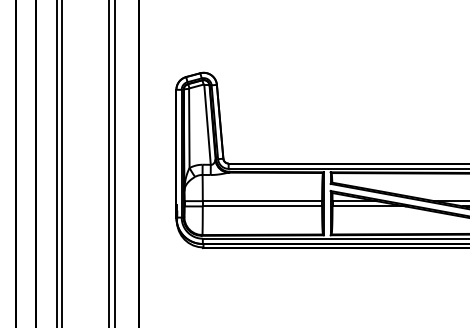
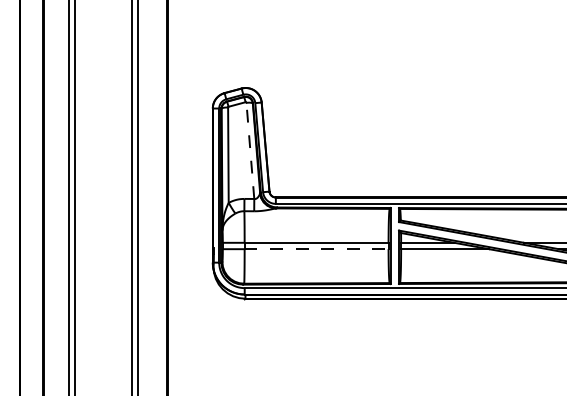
line: (207, 124) -> (250, 150), solid -> dashed
line: (262, 206) -> (316, 249), solid -> dashed

